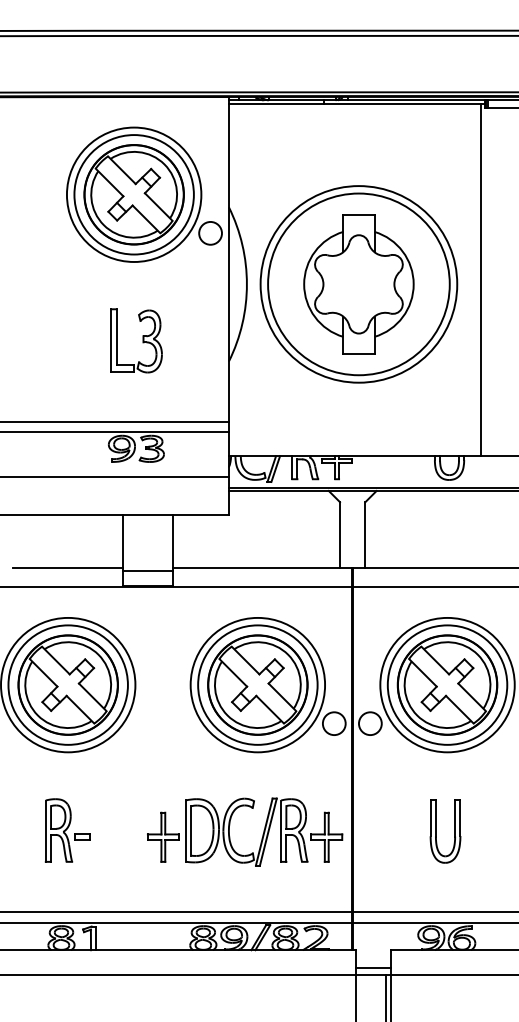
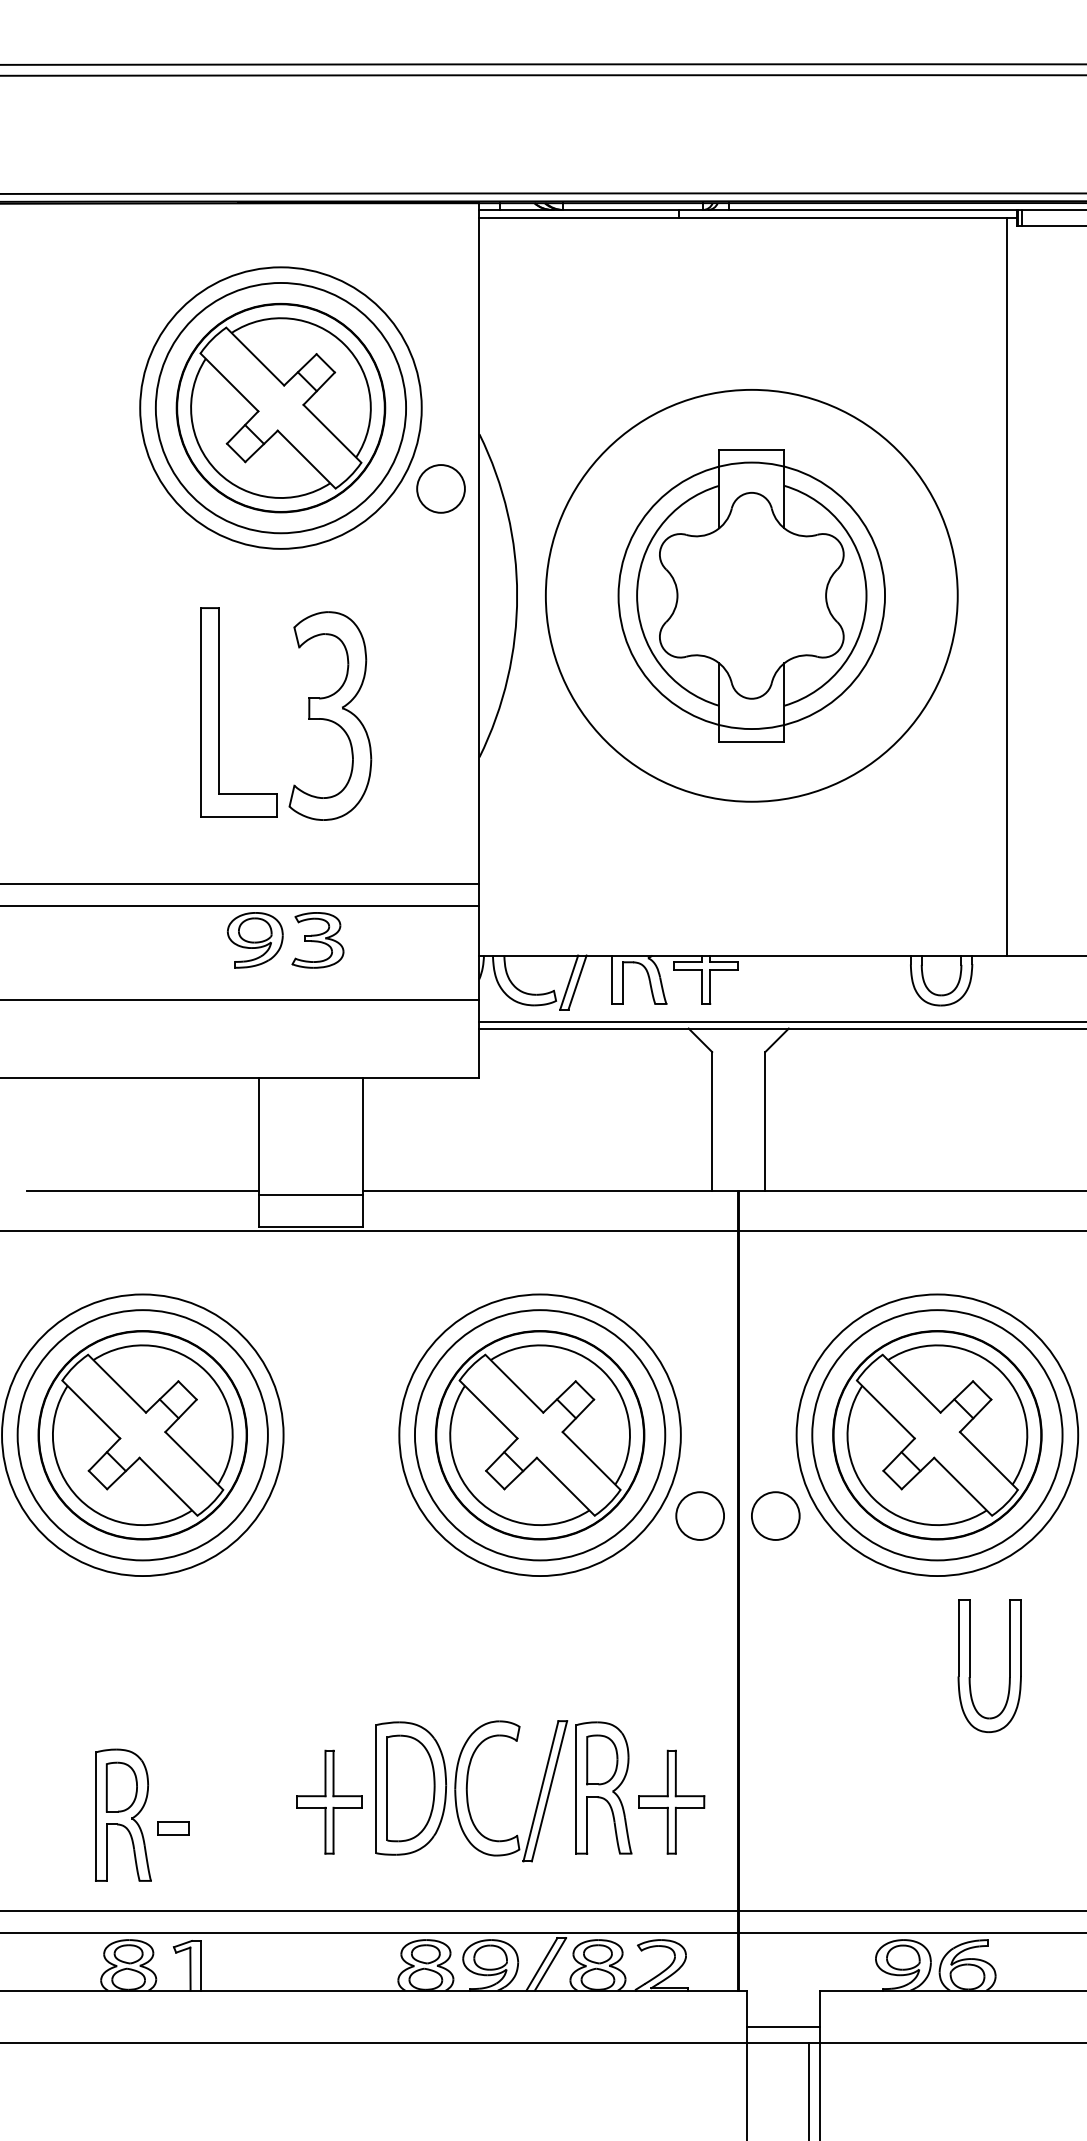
circle: (358, 284) -> (750, 596), size x0.7
part: (136, 340) -> (285, 713), size x1.6
part: (67, 830) -> (141, 1815), moved
part: (436, 831) -> (970, 1666), moved
part: (230, 836) -> (470, 1800), moved

